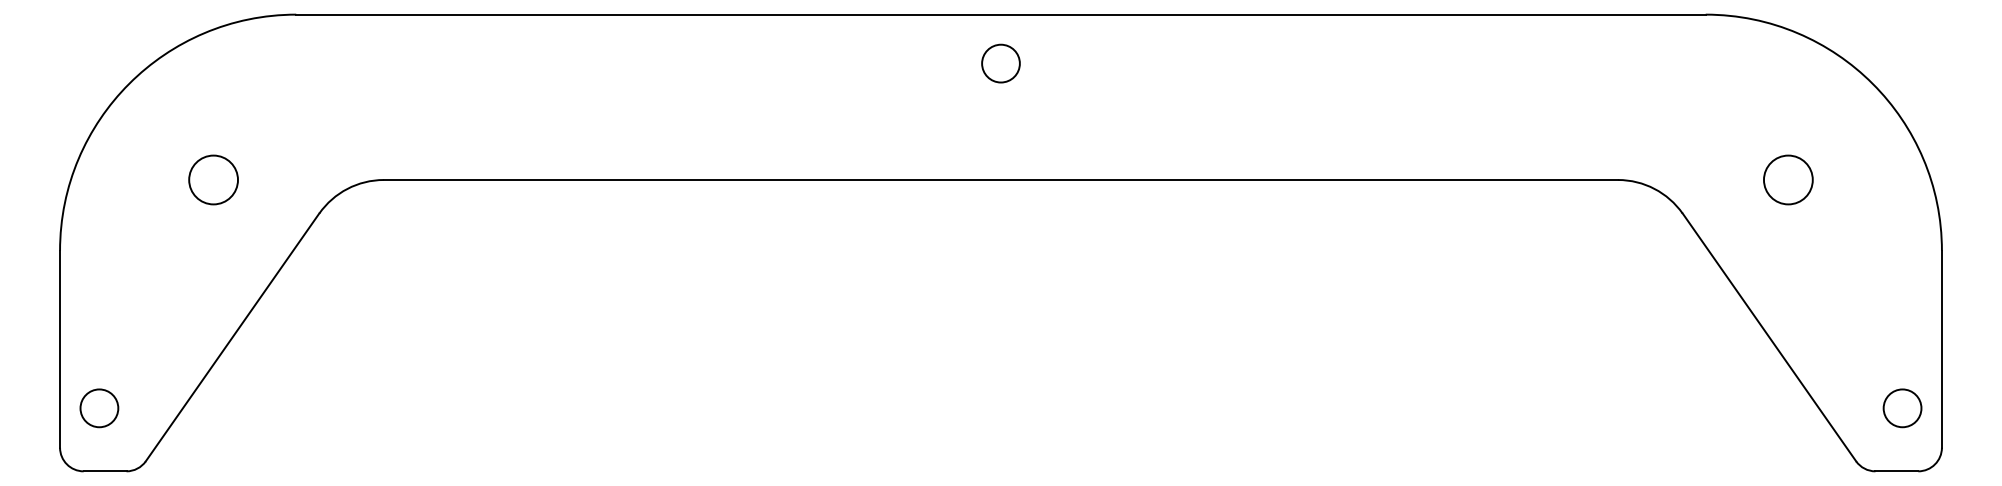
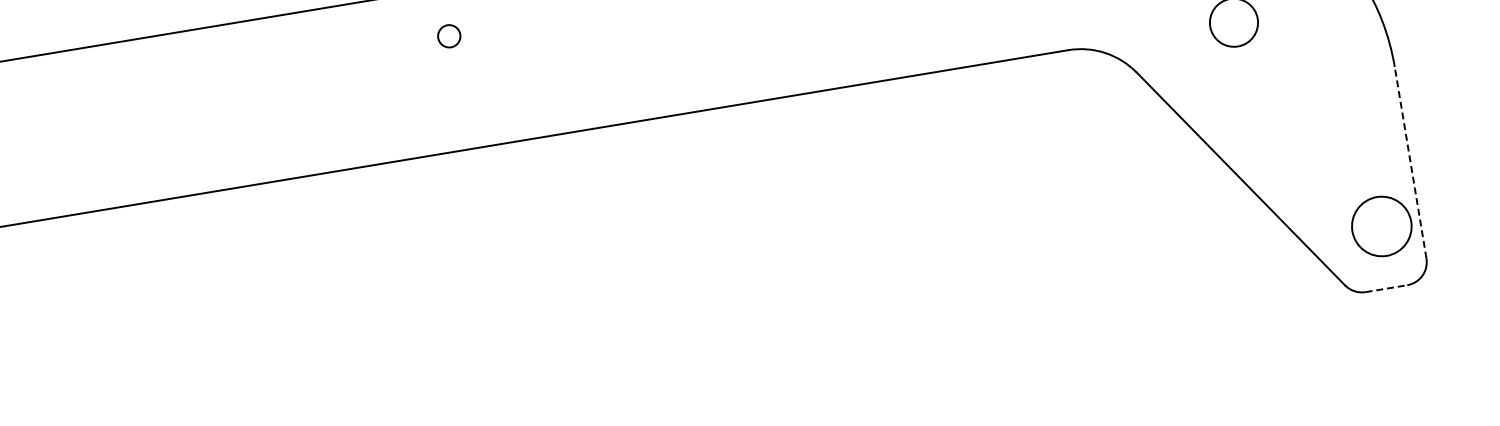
circle: (1000, 63) -> (448, 36), size x0.6
line: (1941, 348) -> (1410, 162), solid -> dashed
circle: (1902, 408) -> (1381, 226), size x1.6
line: (1897, 471) -> (1387, 288), solid -> dashed

